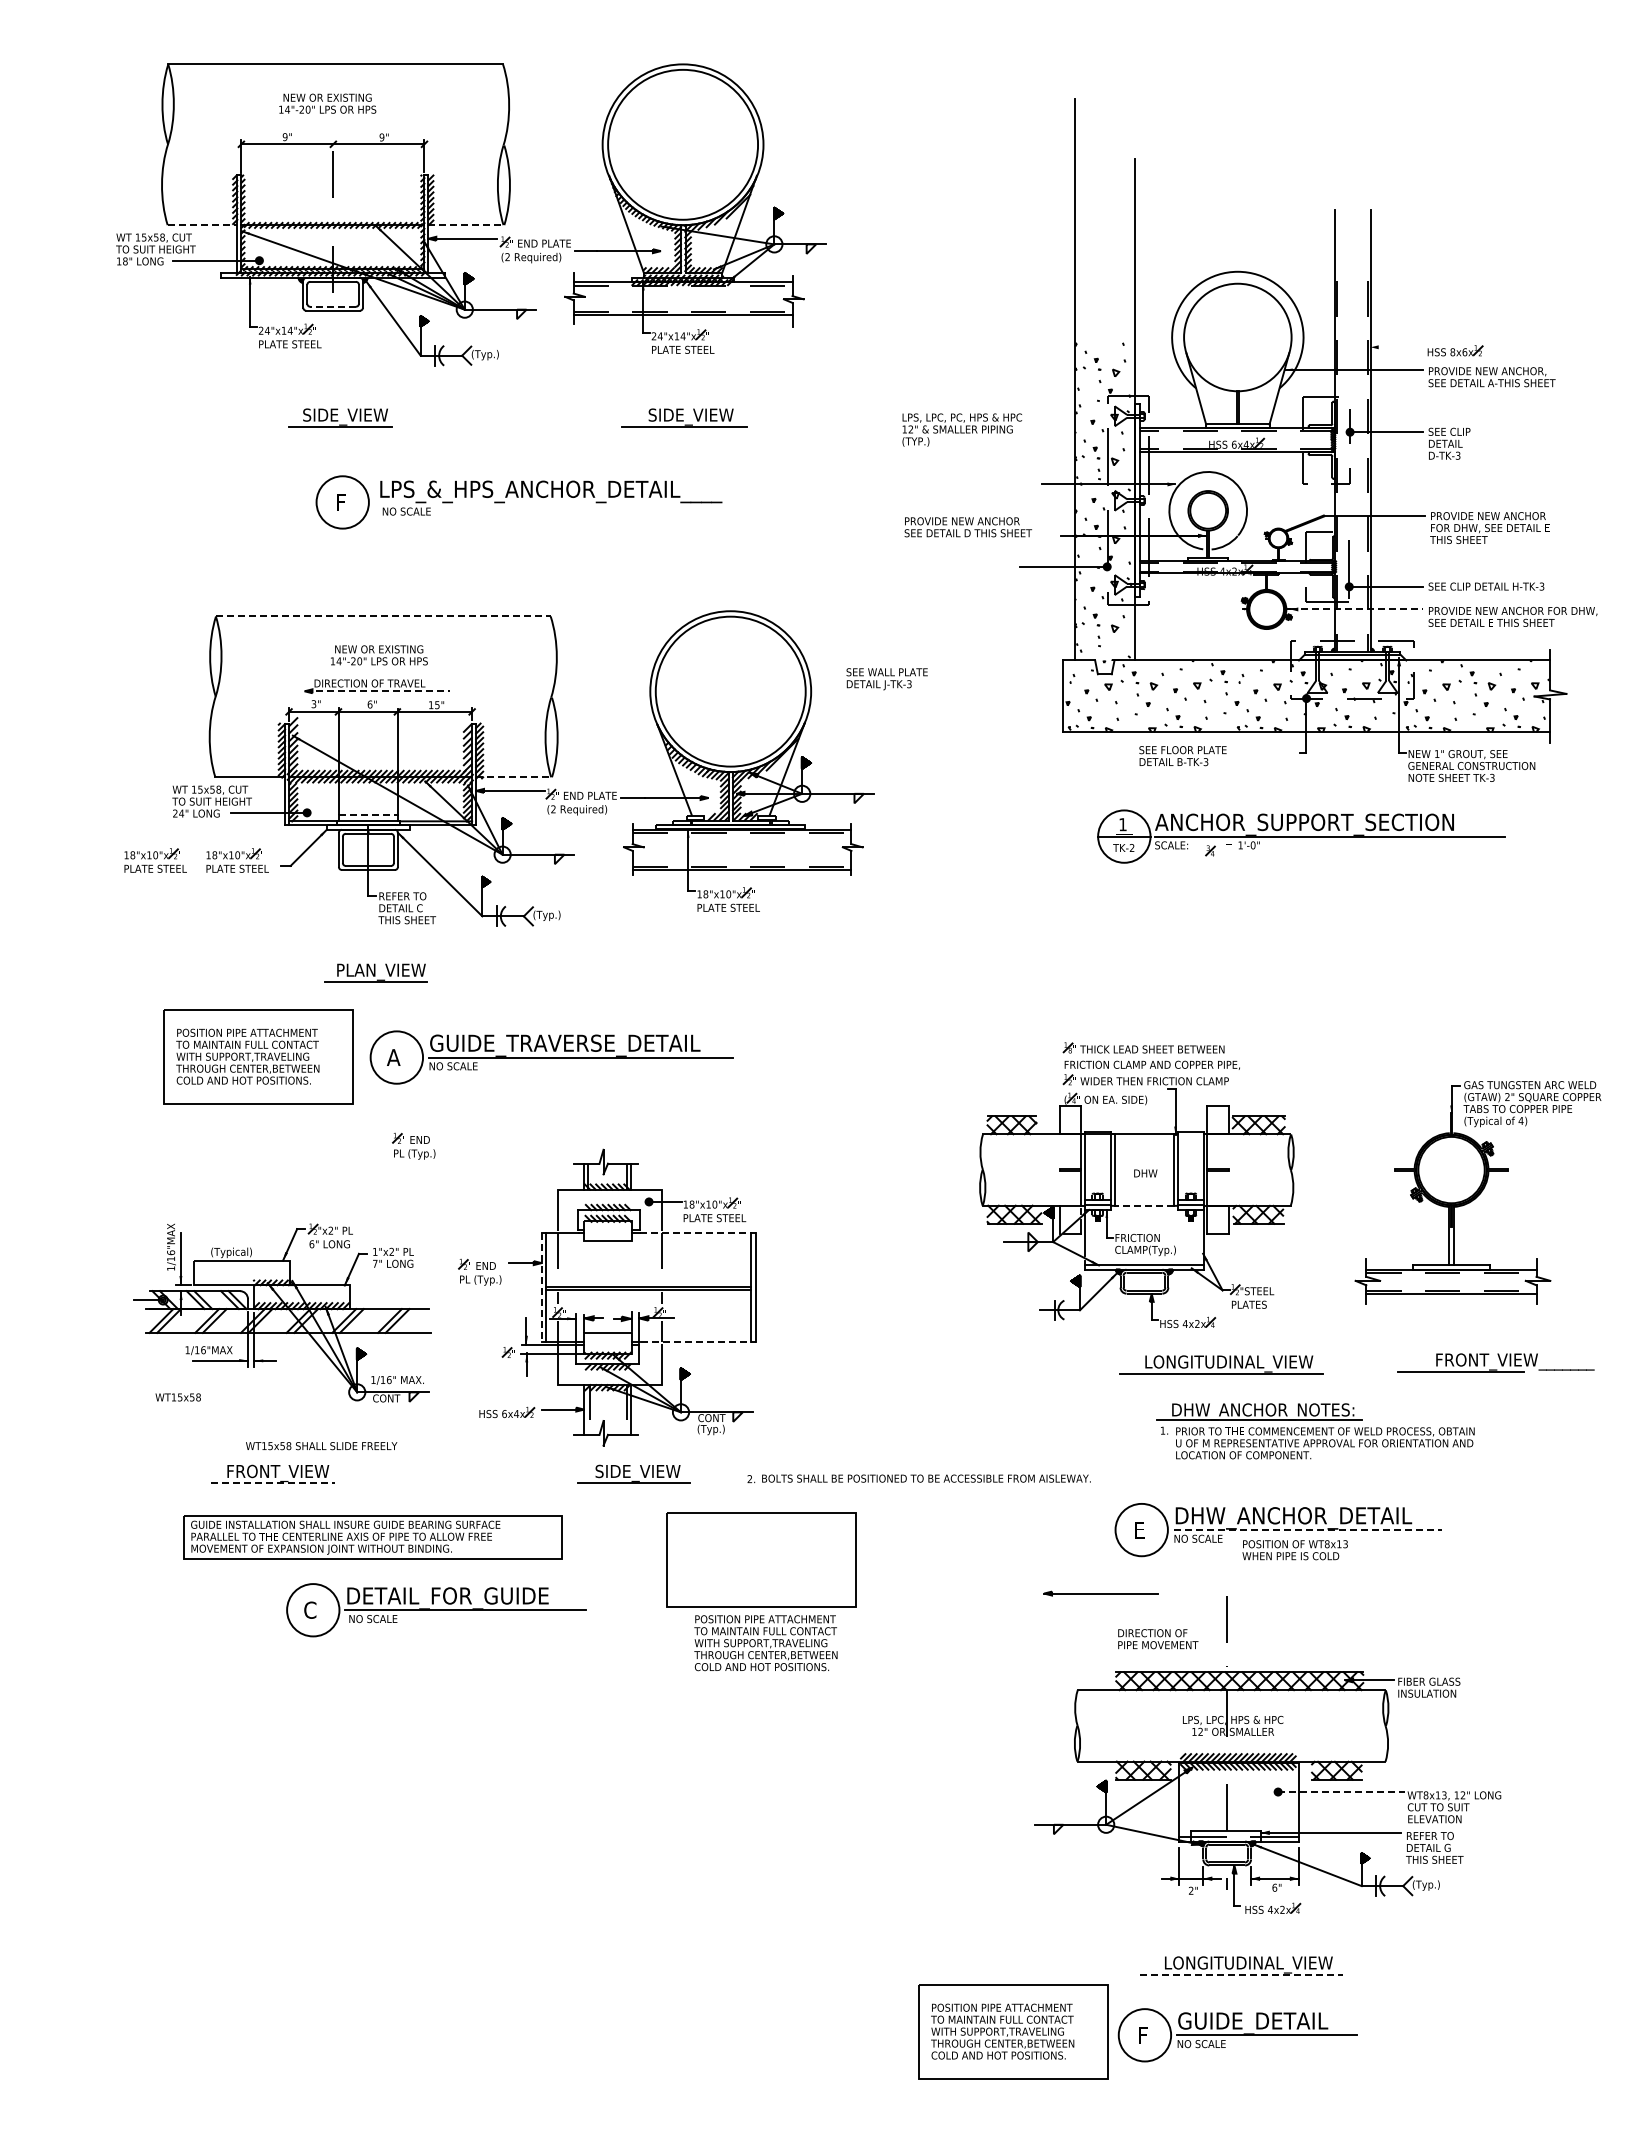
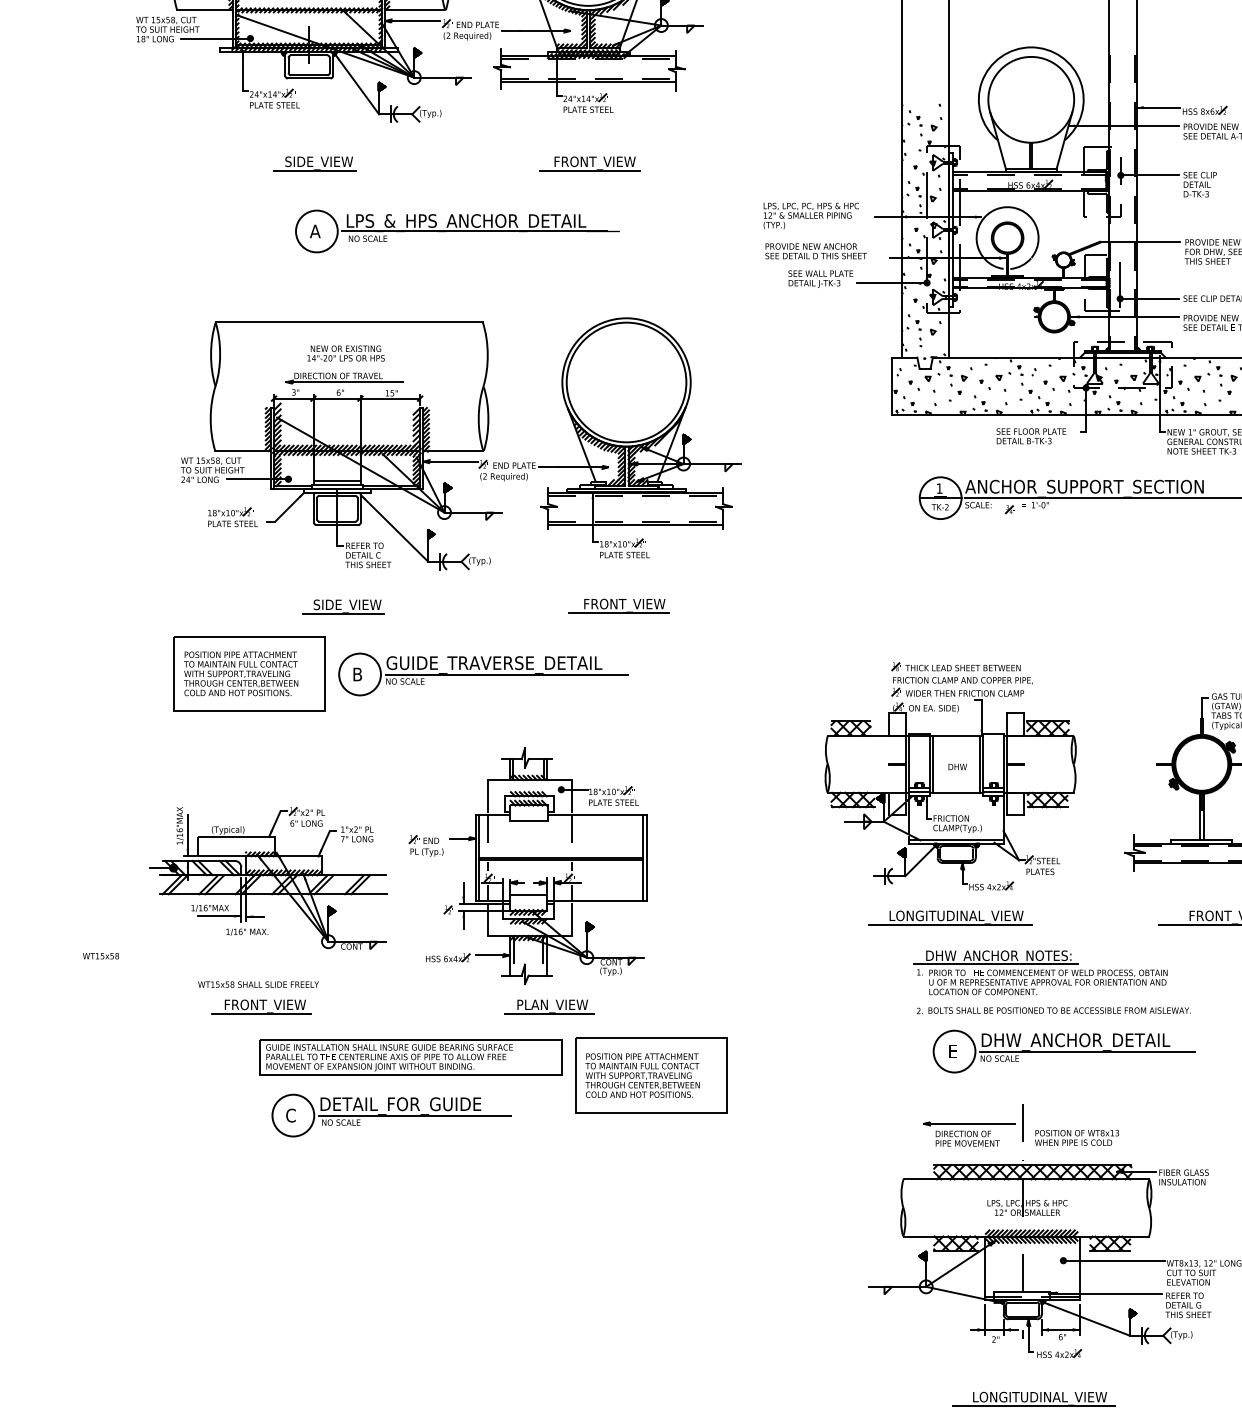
line: (202, 225) -> (204, 10), dashed -> solid
line: (465, 225) -> (414, 10), dashed -> solid
line: (333, 306) -> (309, 75), dashed -> solid
line: (1397, 347) -> (1158, 107), added
text: (691, 416) -> (595, 162), SIDE_VIEW -> FRONT_VIEW
text: (962, 429) -> (811, 215), moved
text: (340, 502) -> (315, 231), F -> A
line: (540, 502) -> (474, 231), added
line: (1356, 609) -> (1125, 316), dashed -> solid
line: (383, 616) -> (349, 322), dashed -> solid
text: (886, 679) -> (820, 279), moved
line: (377, 691) -> (344, 382), dashed -> solid
text: (1182, 756) -> (1030, 436), moved
line: (513, 777) -> (453, 451), dashed -> solid
line: (368, 815) -> (337, 481), dashed -> solid
part: (155, 860) -> (167, 517), removed
text: (381, 971) -> (347, 605), PLAN_VIEW -> SIDE_VIEW
part: (721, 971) -> (619, 605), added
text: (393, 1057) -> (357, 674), A -> B
part: (413, 1145) -> (373, 744), removed
line: (1144, 1205) -> (956, 792), dashed -> solid
line: (698, 1232) -> (600, 814), dashed -> solid
line: (541, 1287) -> (475, 858), dashed -> solid
line: (699, 1341) -> (601, 901), dashed -> solid
part: (1221, 1364) -> (950, 917), moved
text: (397, 1380) -> (247, 932), moved
text: (177, 1397) -> (100, 956), moved
part: (1315, 1431) -> (1040, 972), moved
text: (321, 1446) -> (258, 984), moved
text: (638, 1472) -> (552, 1005), SIDE_VIEW -> PLAN_VIEW
text: (918, 1478) -> (1053, 1010), moved
line: (272, 1483) -> (260, 1014), dashed -> solid
line: (1308, 1530) -> (1087, 1051), dashed -> solid
part: (372, 1537) -> (410, 1057), moved
text: (1294, 1550) -> (1076, 1138), moved
part: (1100, 1593) -> (968, 1123), moved
text: (765, 1643) -> (642, 1075), moved
line: (1341, 1792) -> (1113, 1261), dashed -> solid
line: (1241, 1974) -> (1034, 1406), dashed -> solid

